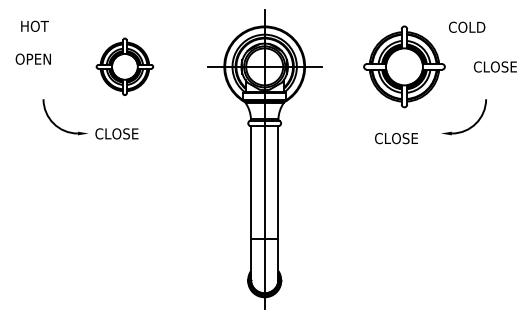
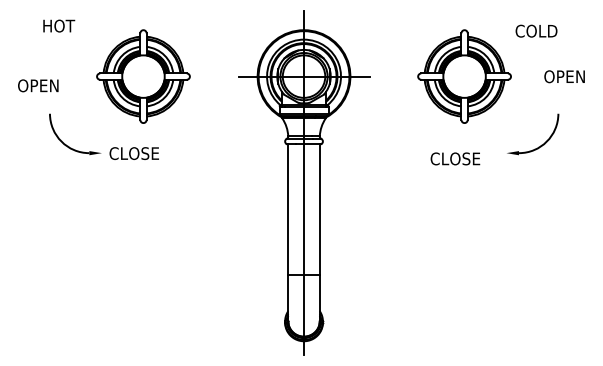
text: (35, 25) -> (59, 25), moved
text: (33, 58) -> (38, 85), moved
part: (124, 66) -> (143, 76), size x1.43
text: (497, 66) -> (571, 76), CLOSE -> OPEN

